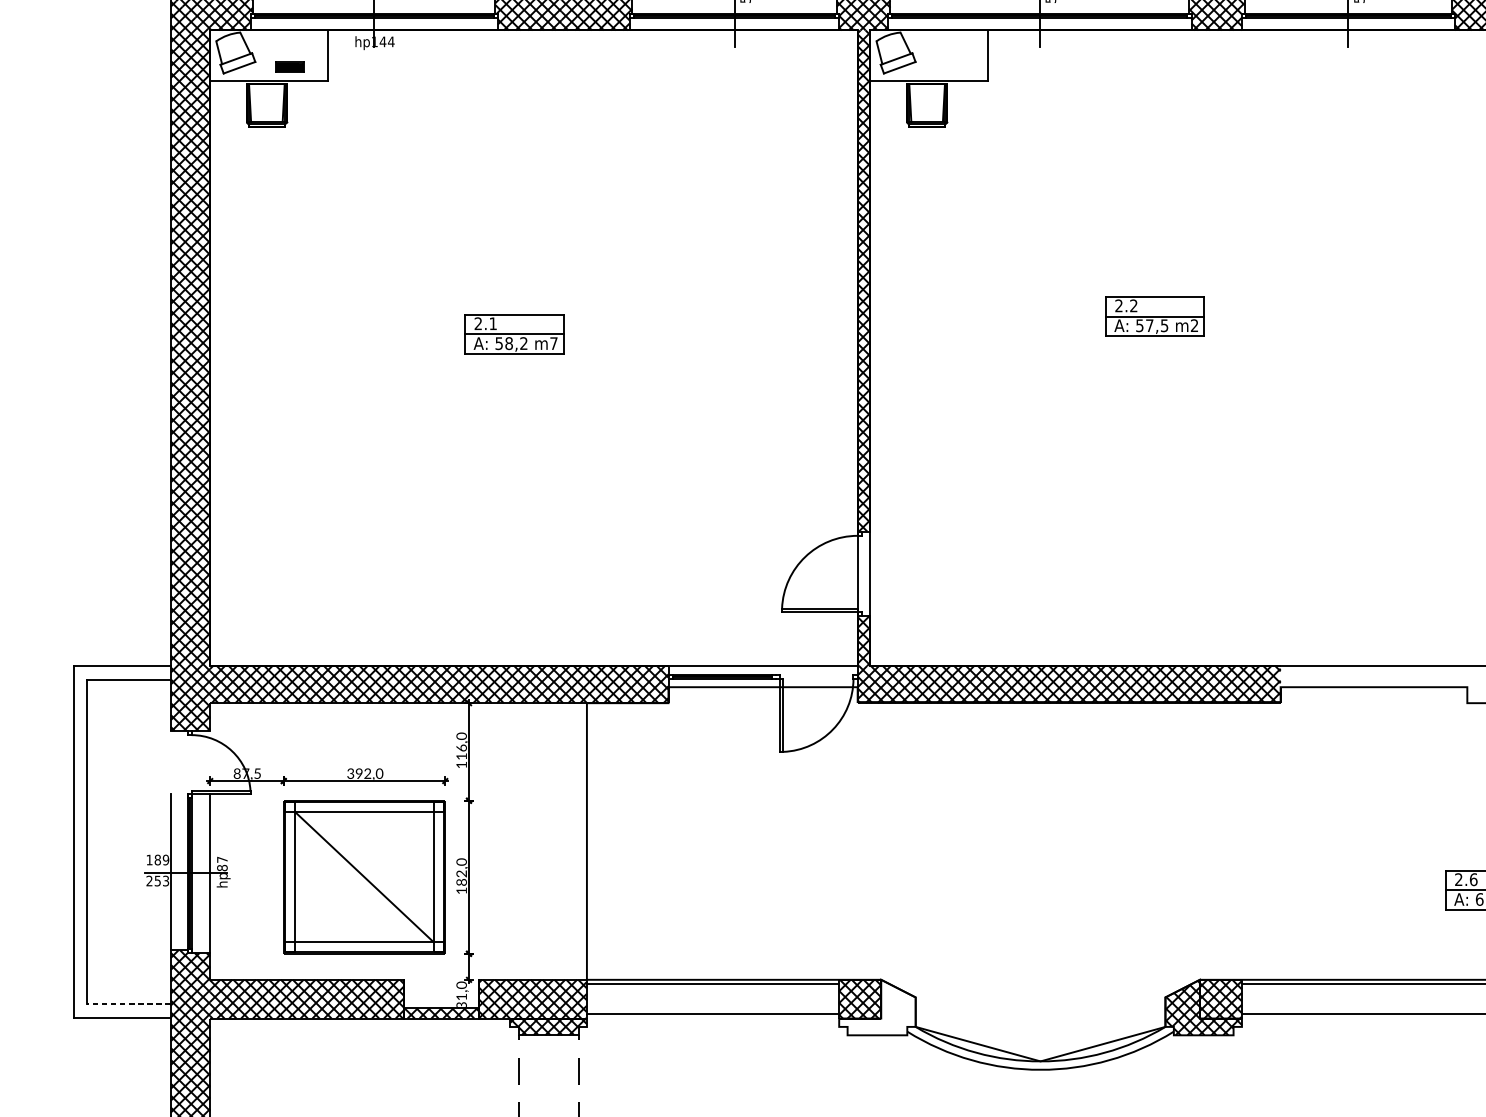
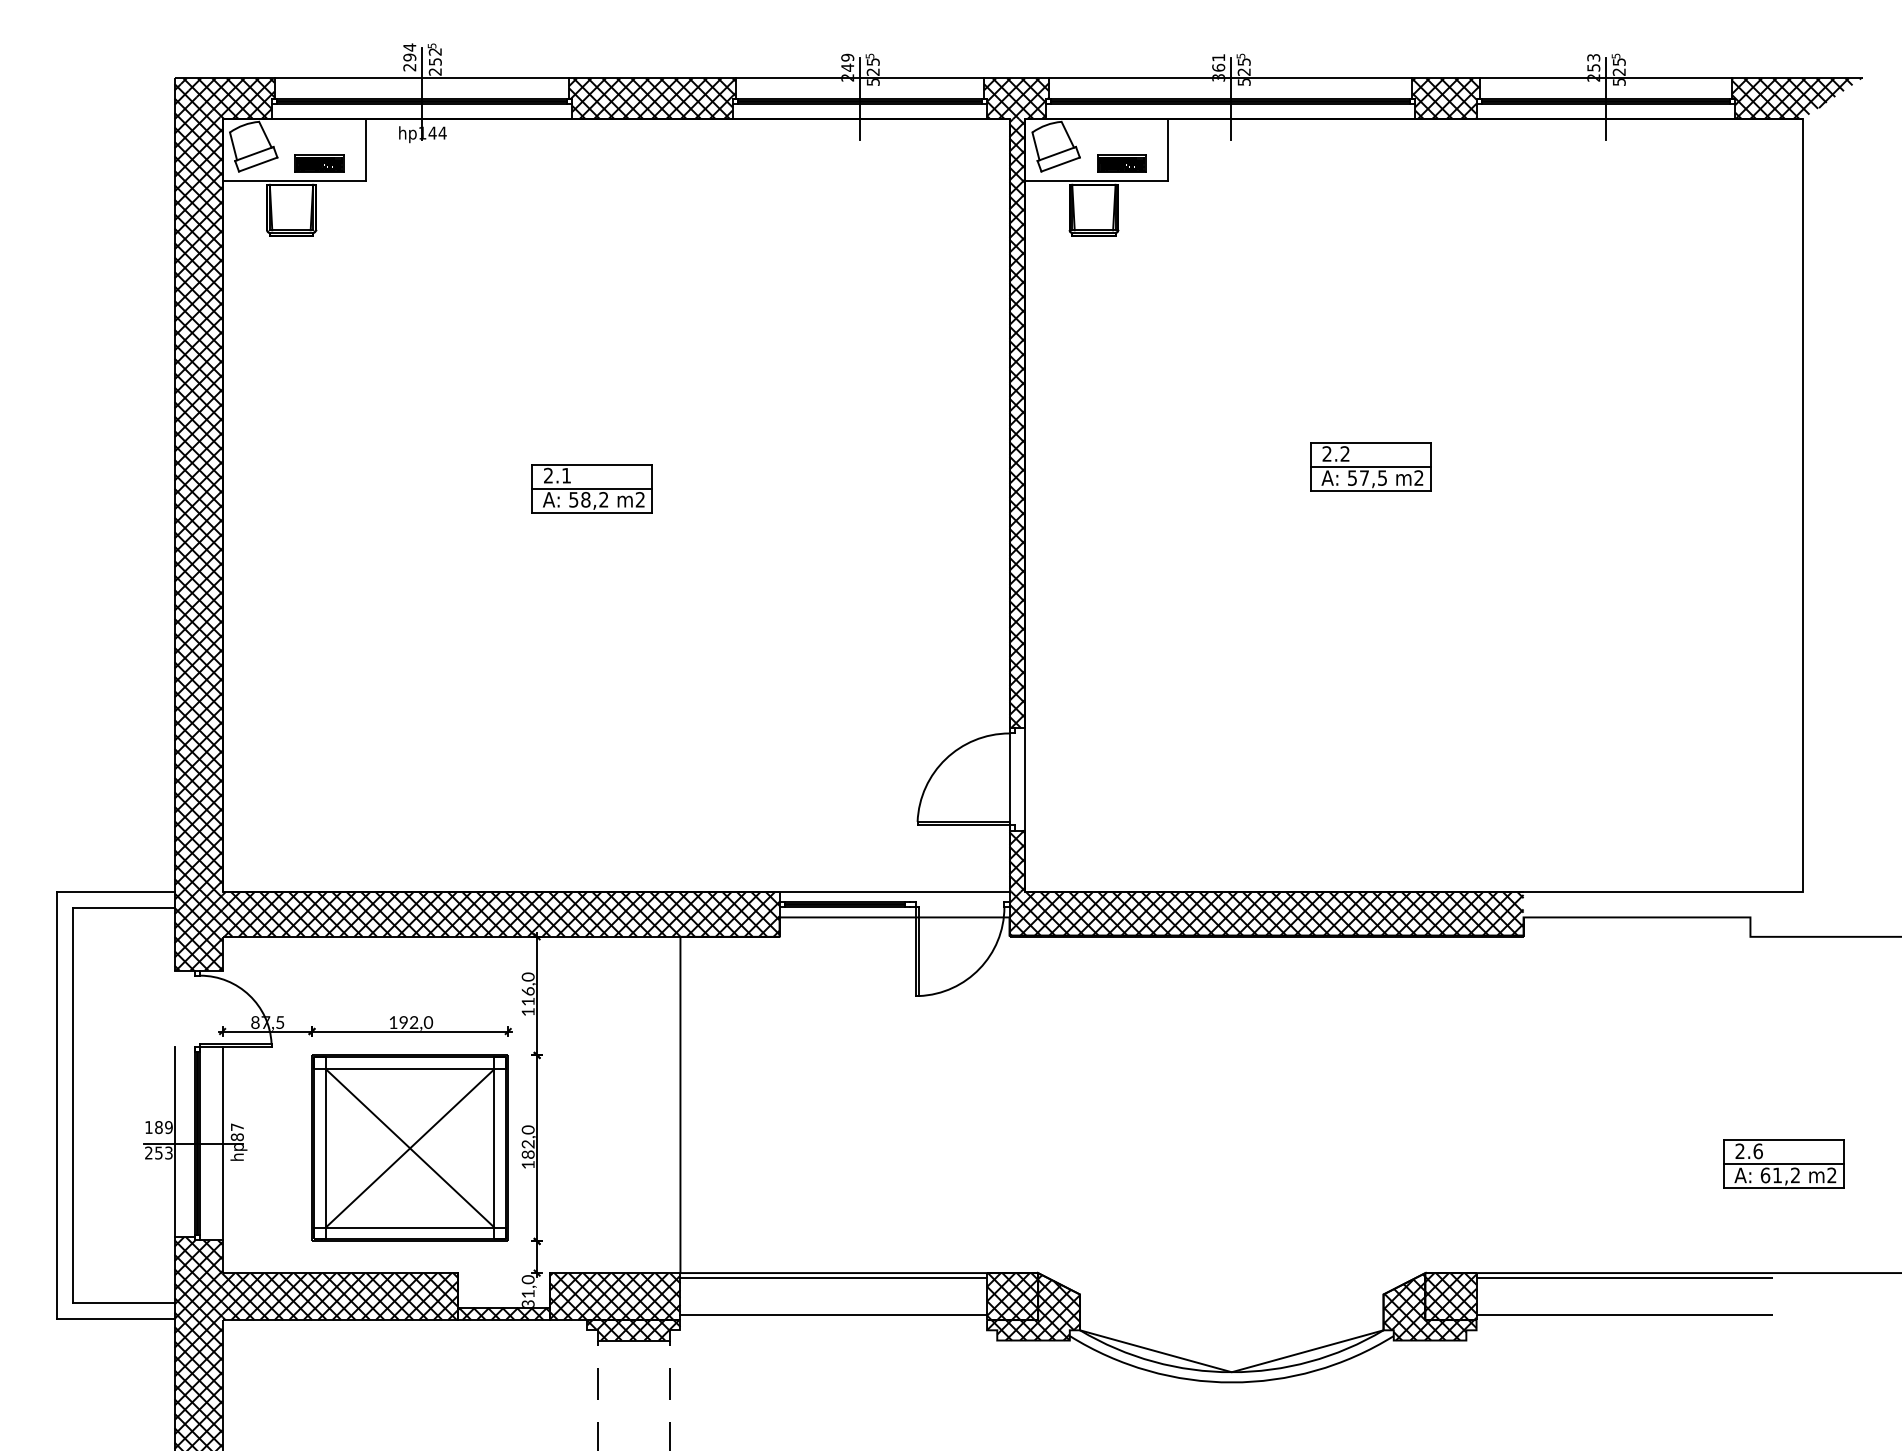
part: (289, 66) -> (319, 163), size x1.43
part: (949, 66) -> (1121, 163), added
text: (553, 343) -> (639, 499), m7 -> m2
text: (350, 773) -> (393, 1022), 392,0 -> 192,0
line: (363, 877) -> (409, 1148), added
line: (128, 1004) -> (123, 1302), dashed -> solid
hatch: (877, 1008) -> (1033, 1307), added

